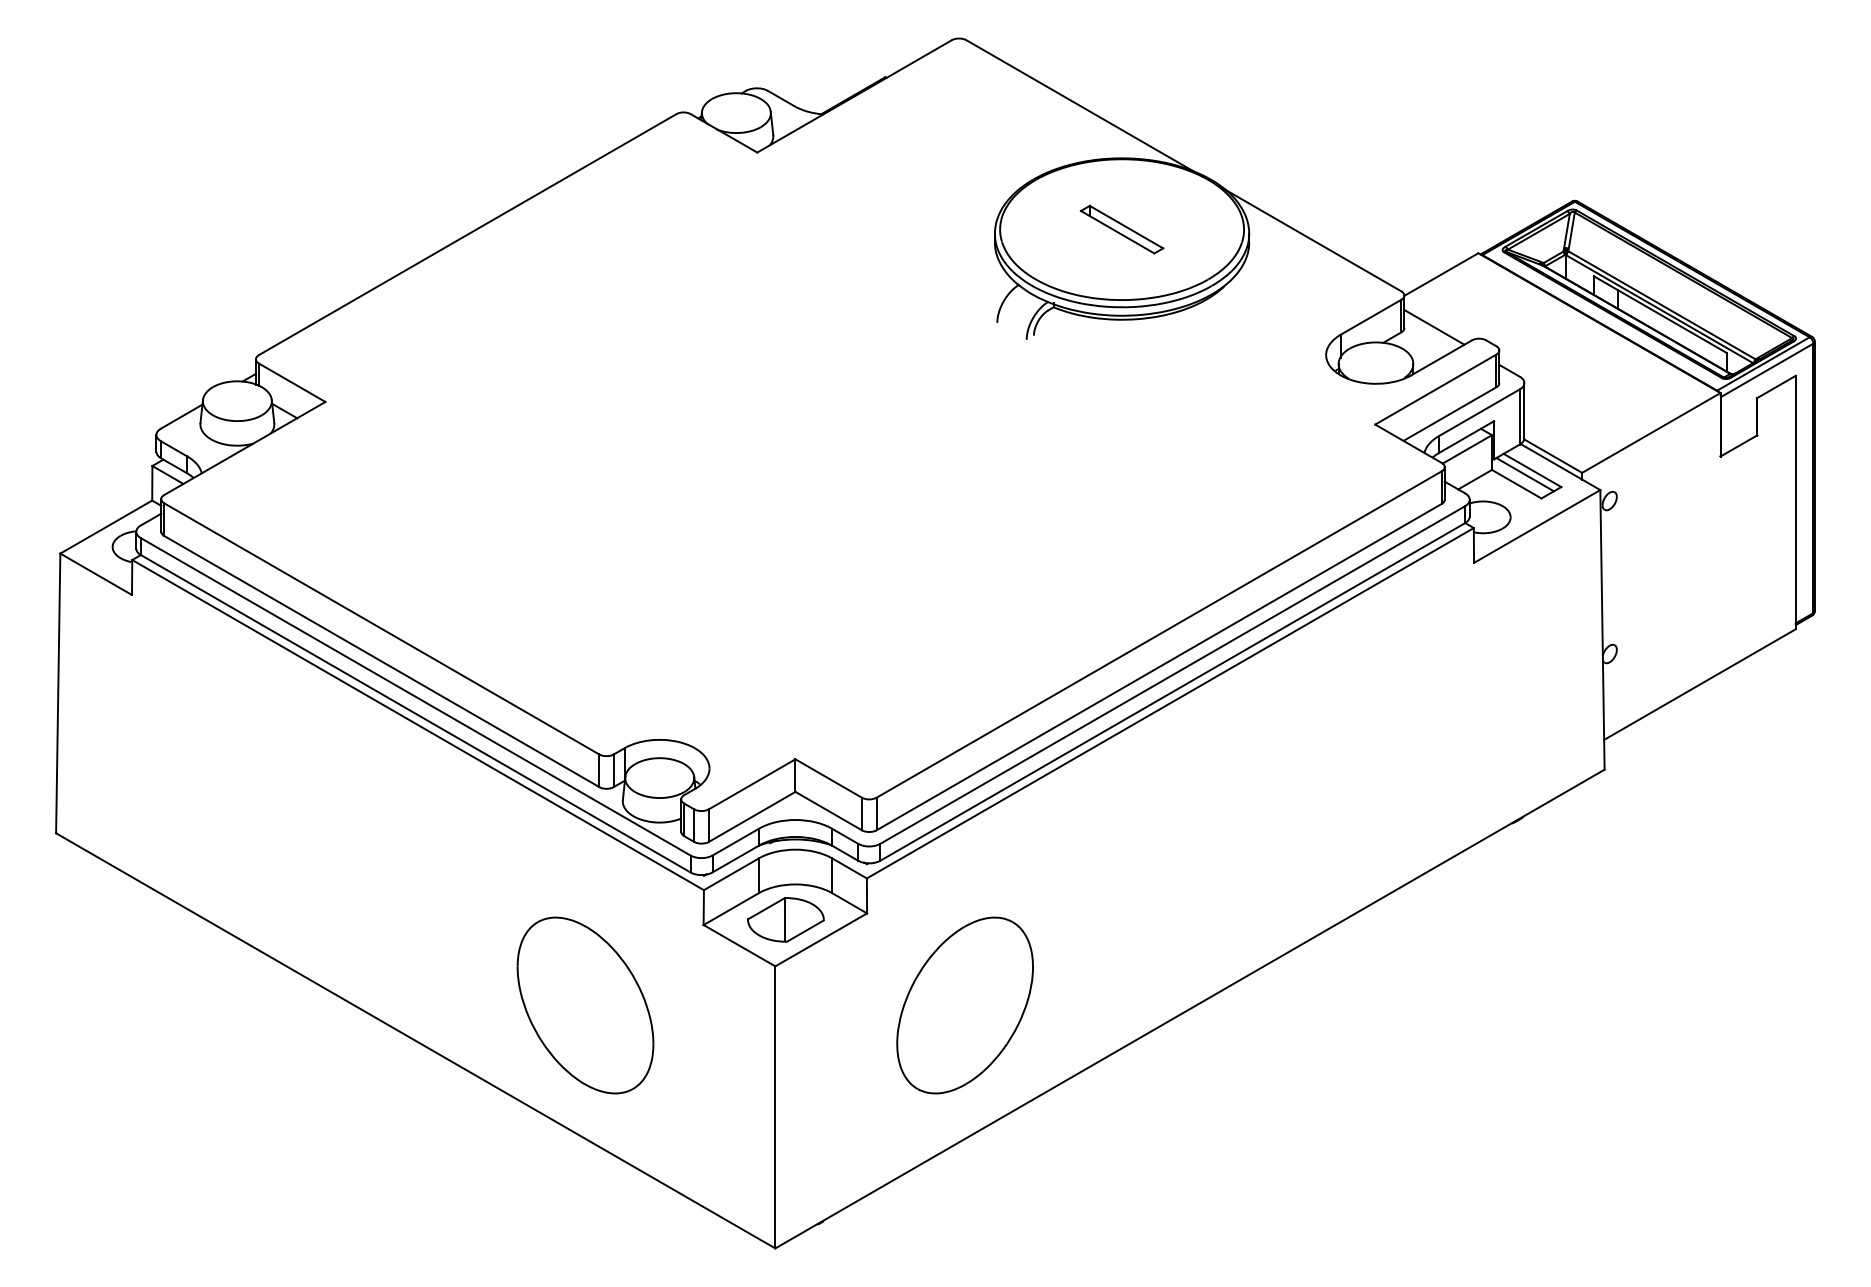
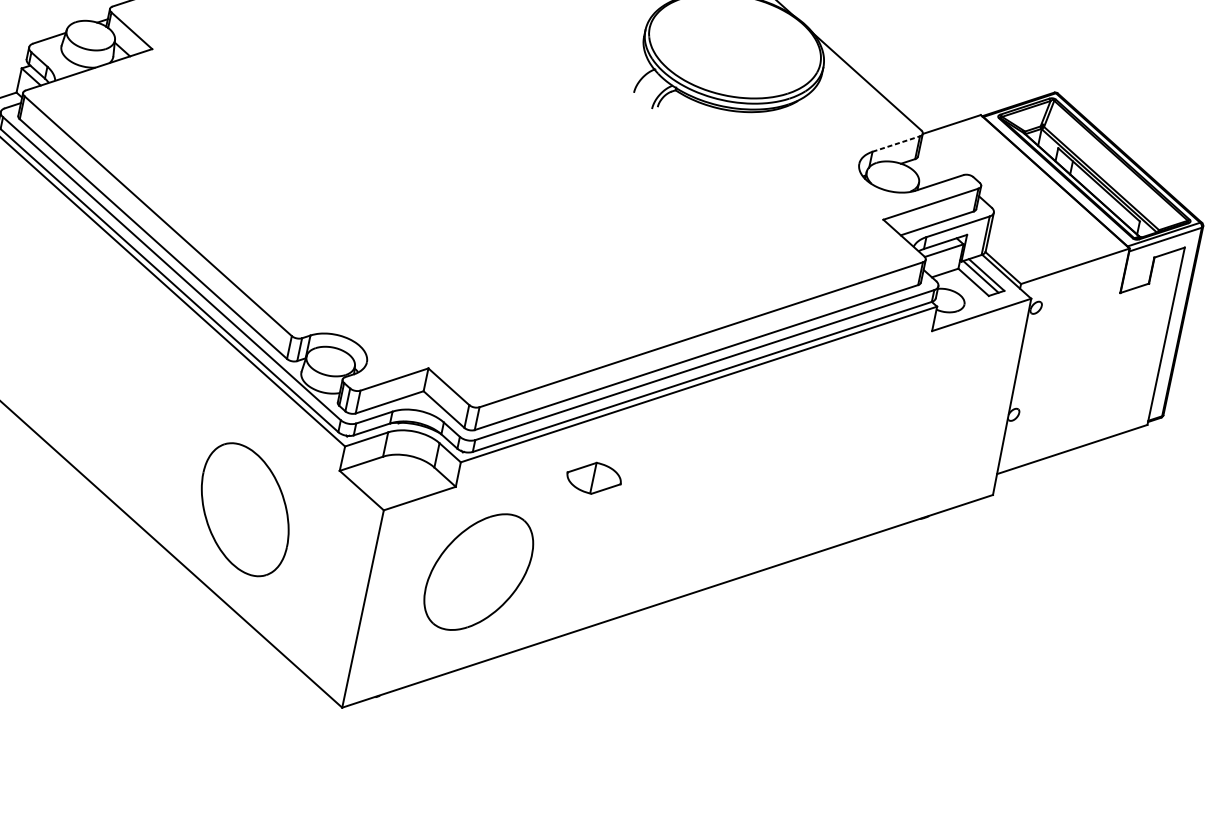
part: (1122, 229) -> (735, 45), removed
line: (1371, 317) -> (896, 144), solid -> dashed
line: (1434, 327) -> (939, 160), removed
part: (785, 919) -> (593, 477), moved
part: (964, 1005) -> (478, 572), moved

